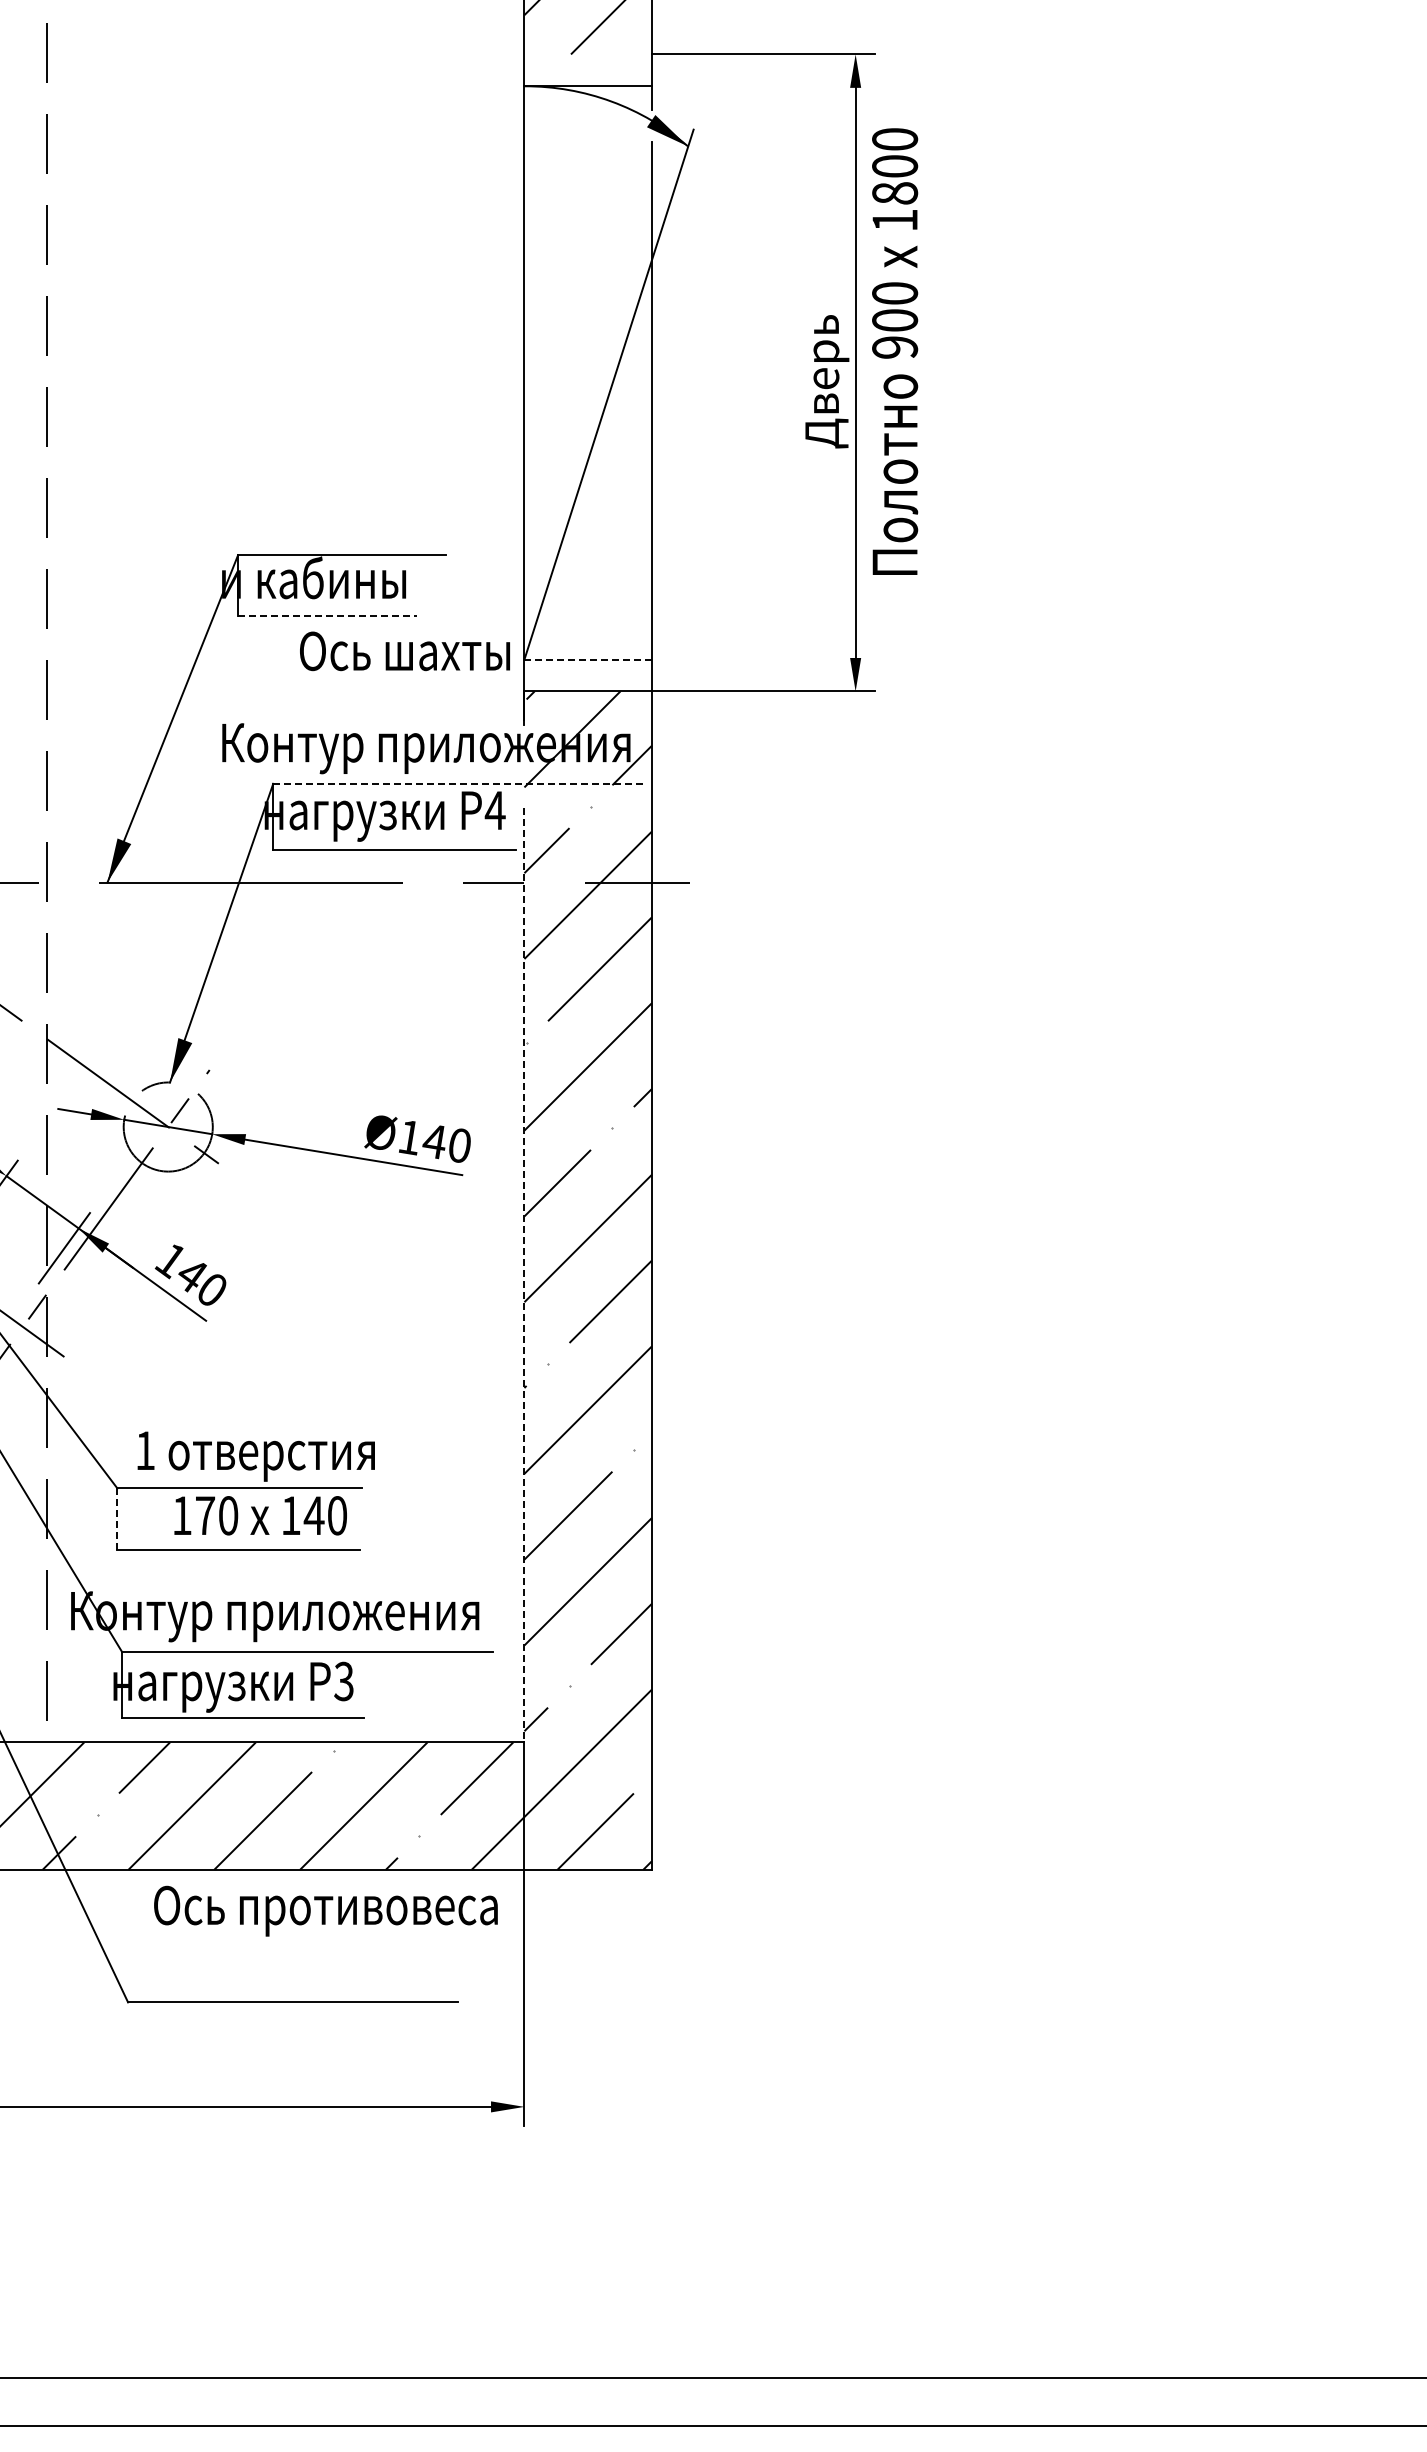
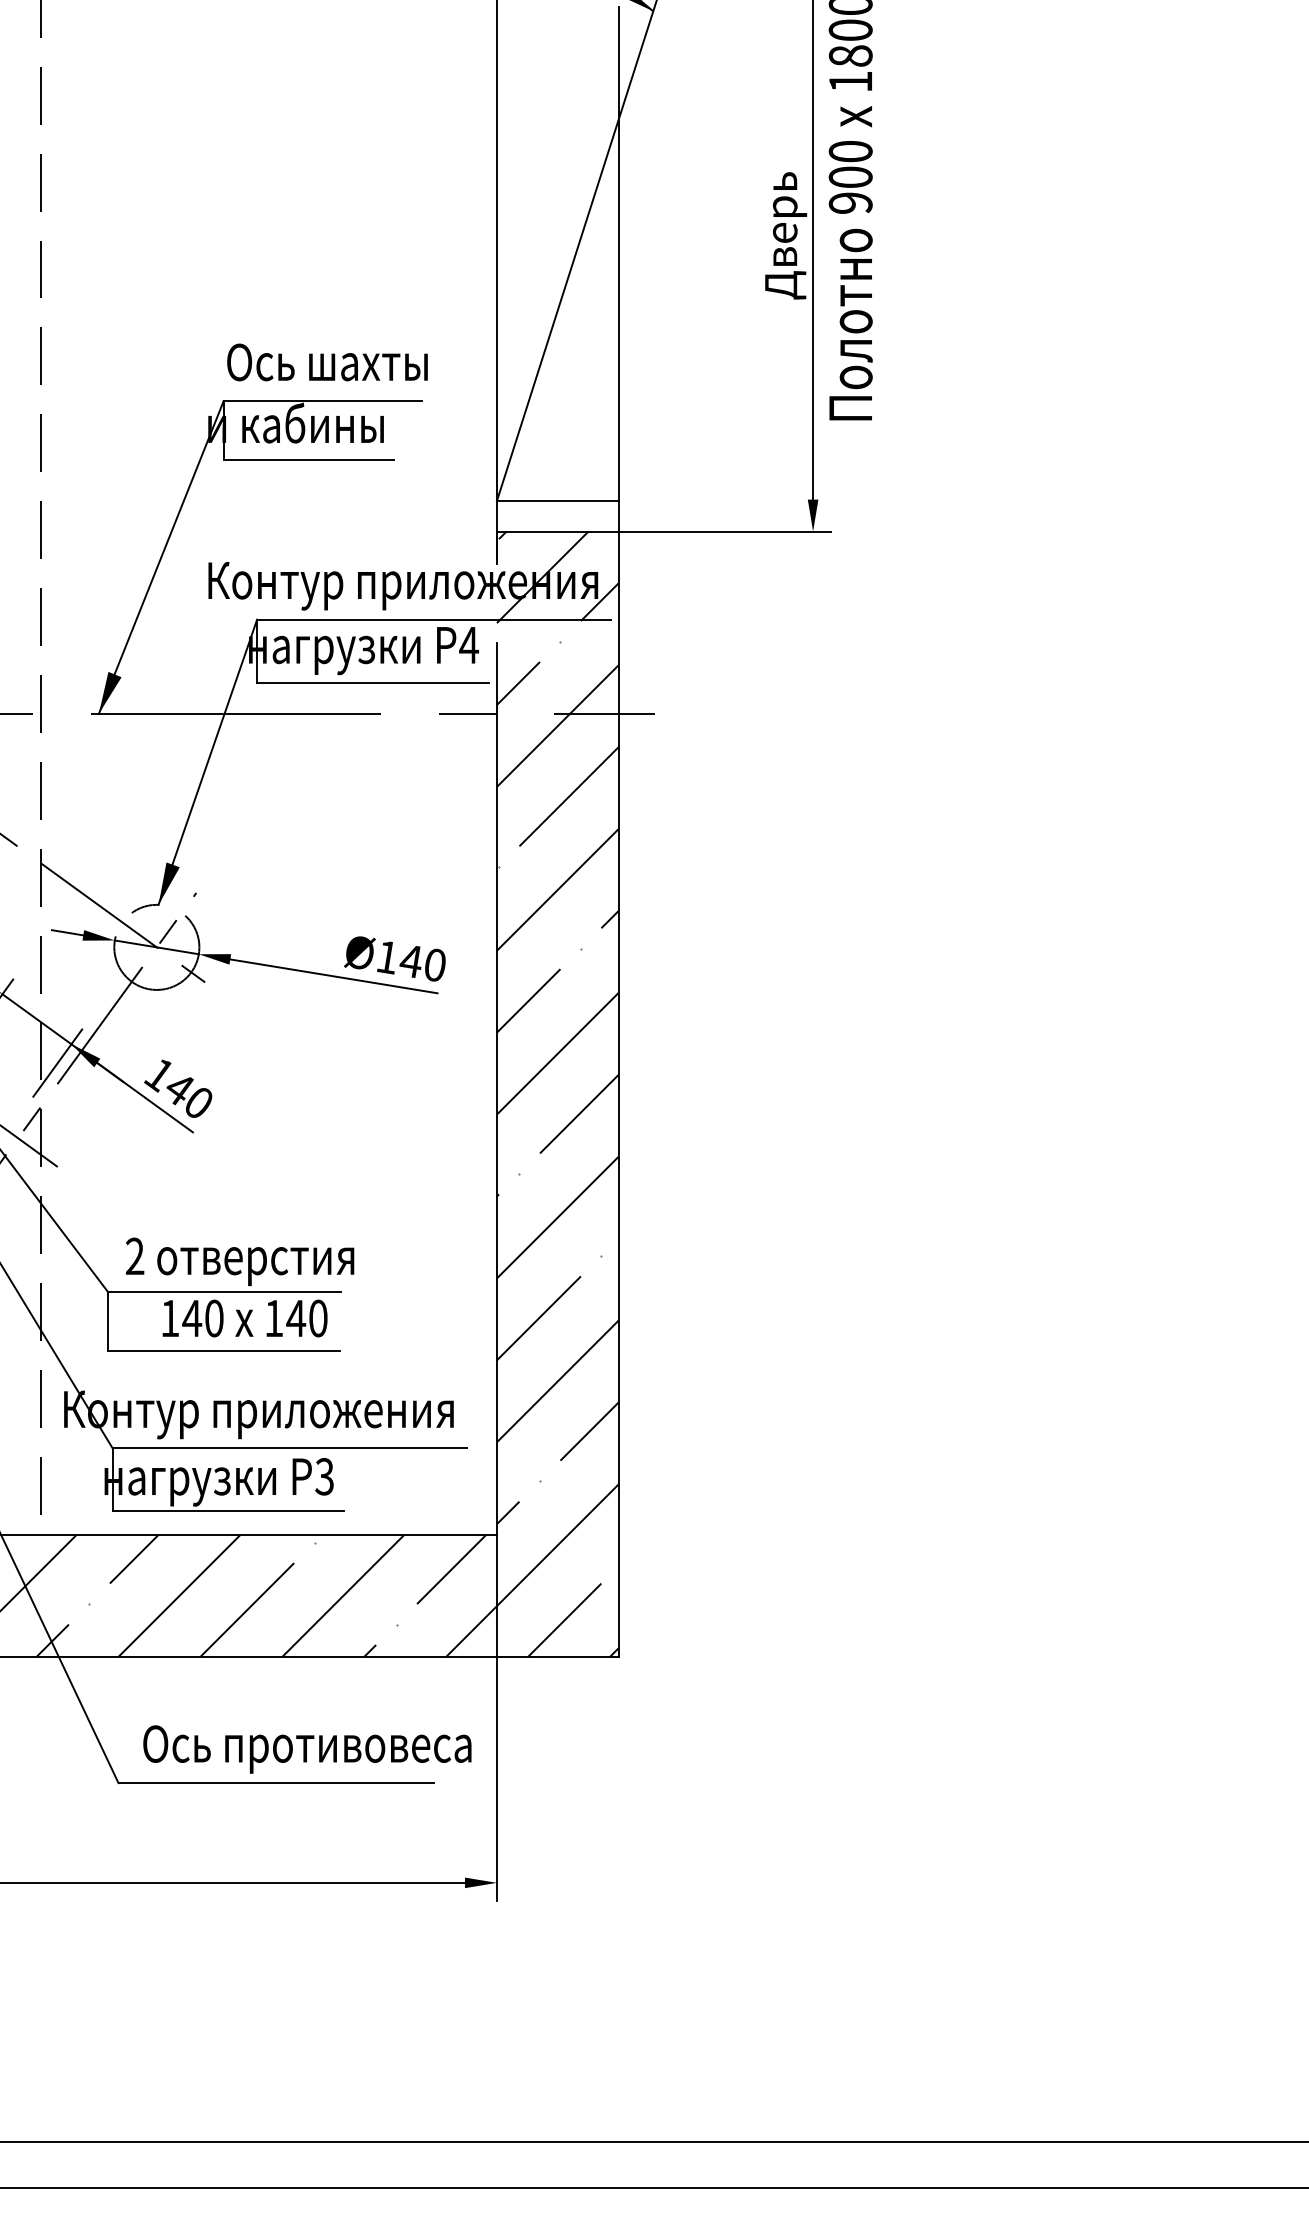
line: (327, 616) -> (308, 459), dashed -> solid
text: (404, 651) -> (327, 362), moved
line: (588, 659) -> (558, 501), dashed -> solid
line: (459, 783) -> (434, 619), dashed -> solid
line: (524, 1275) -> (496, 1089), dashed -> solid
text: (144, 1450) -> (134, 1256), 1 -> 2
text: (204, 1515) -> (191, 1318), 170 -> 140
line: (117, 1519) -> (108, 1322), dashed -> solid
text: (325, 1910) -> (306, 1748), moved

